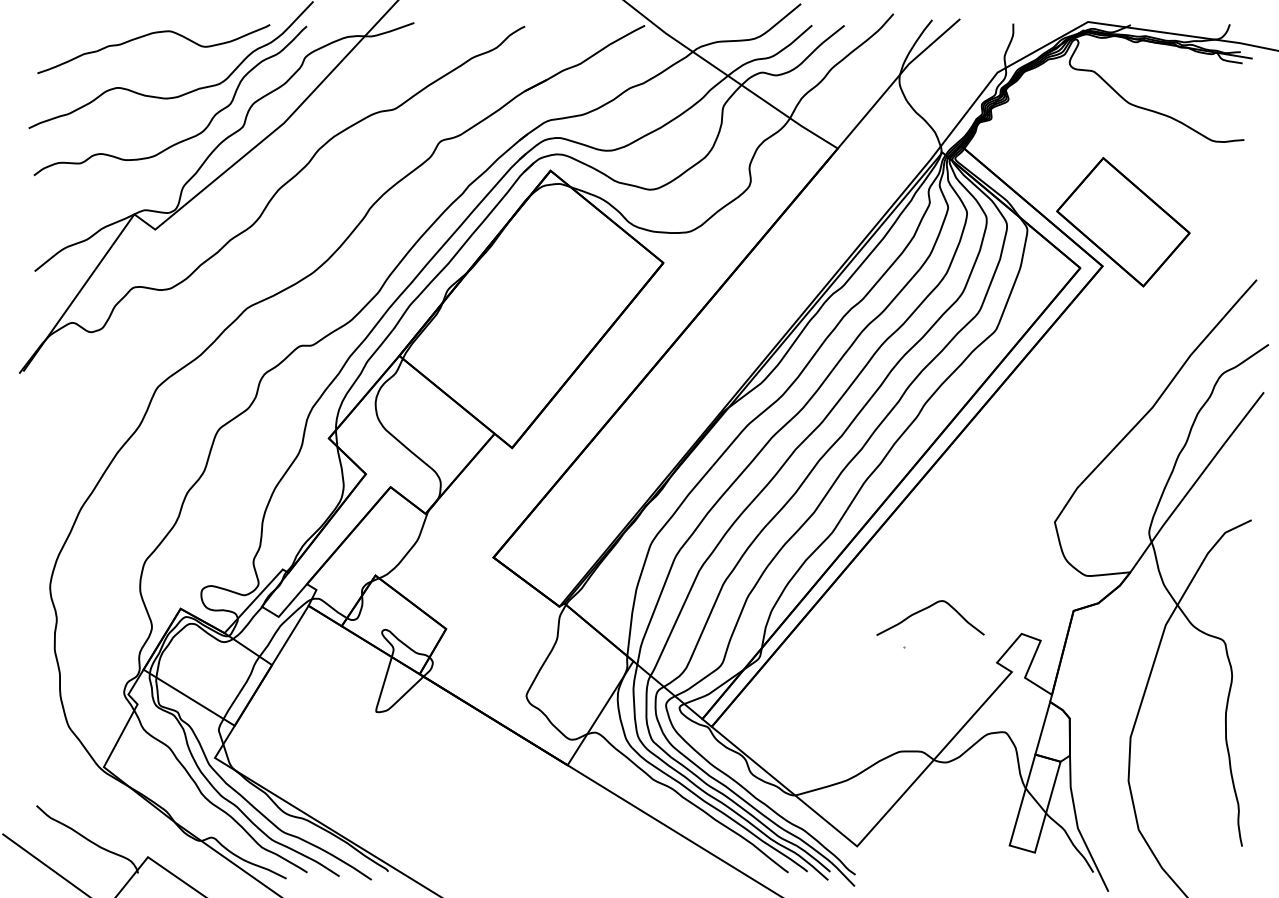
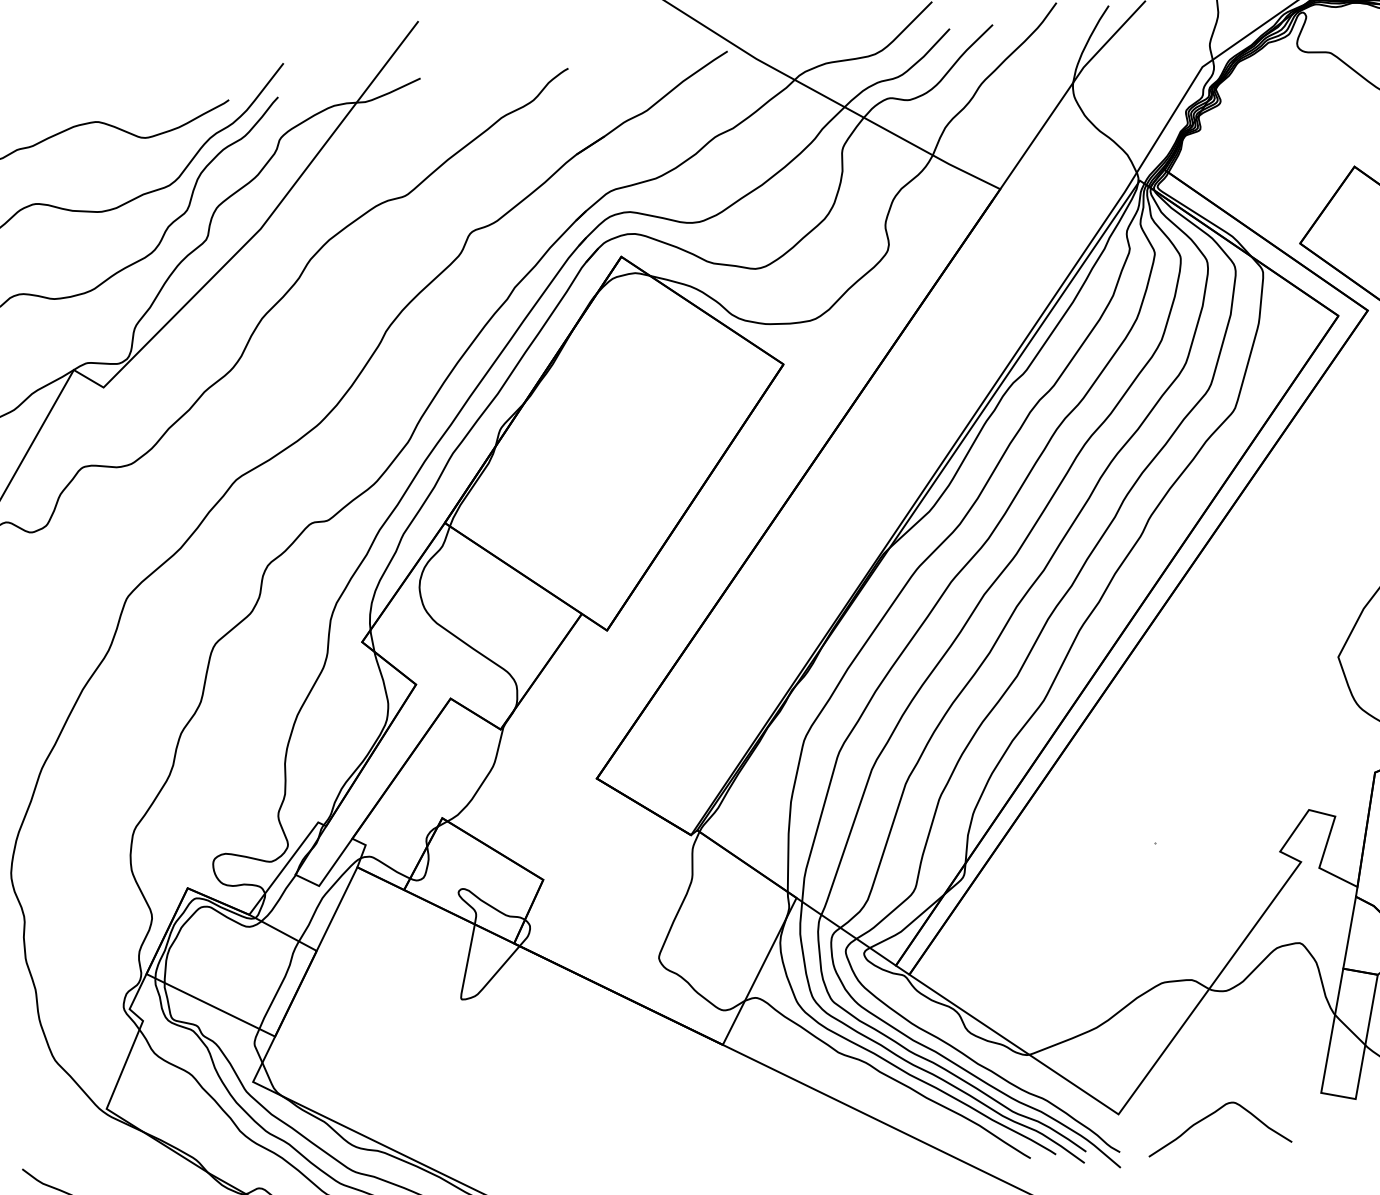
curve: (926, 609) -> (1211, 1115), moved

